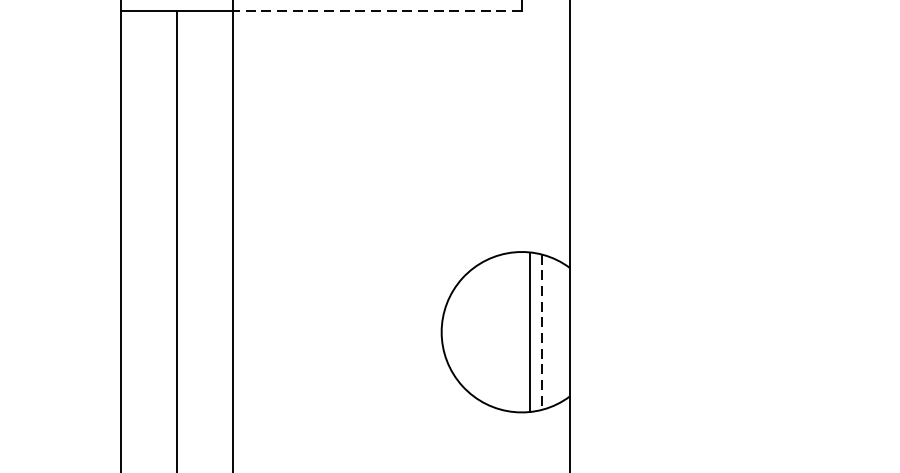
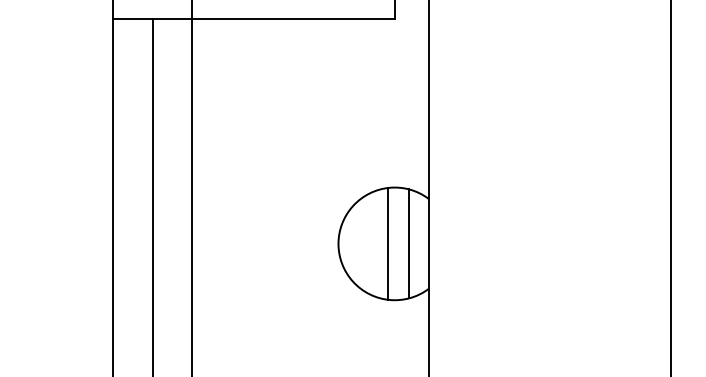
line: (376, 11) -> (292, 18), dashed -> solid
line: (529, 331) -> (387, 243), moved
line: (542, 333) -> (409, 244), dashed -> solid

